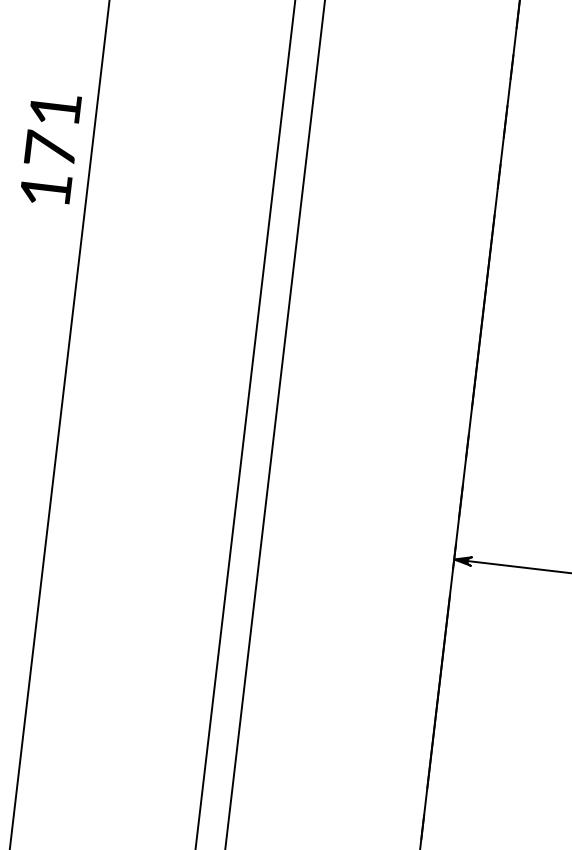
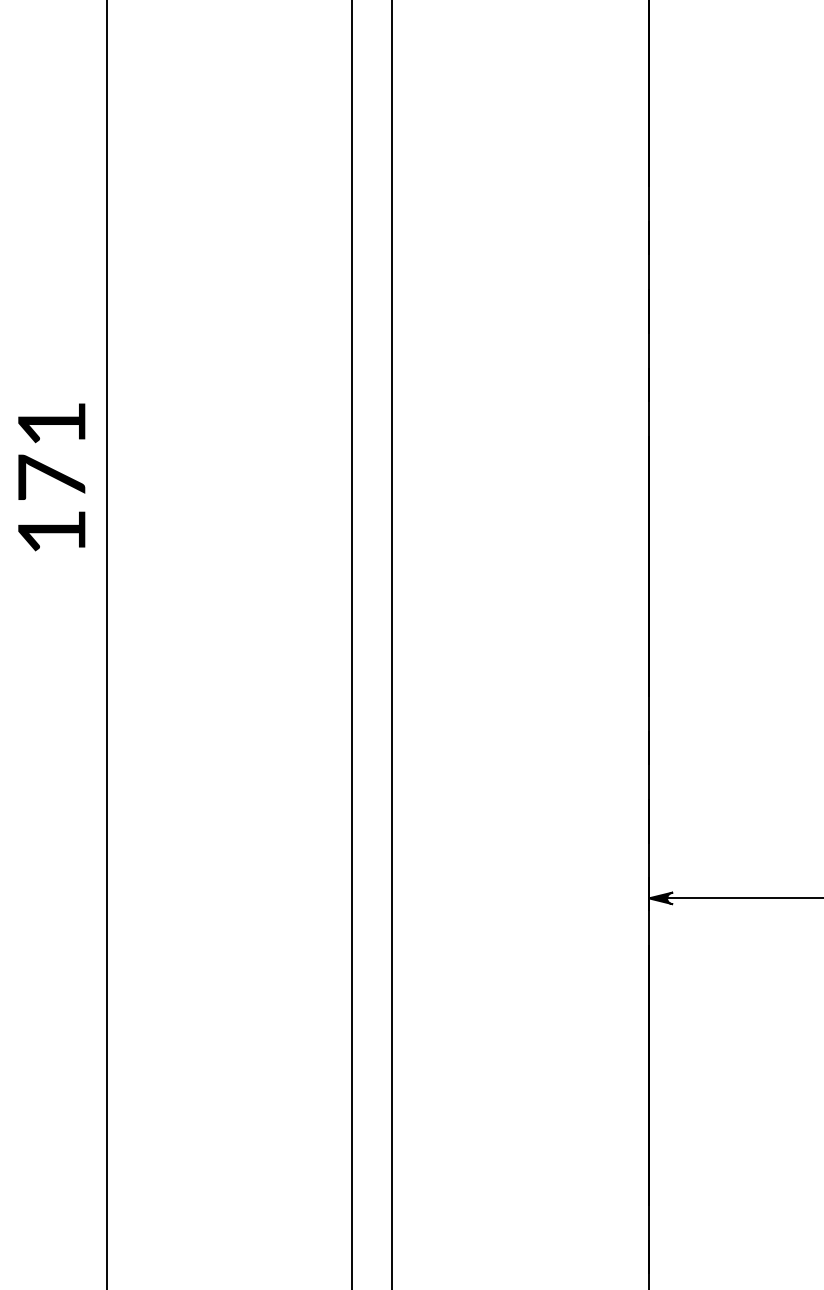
text: (50, 149) -> (51, 477), moved

